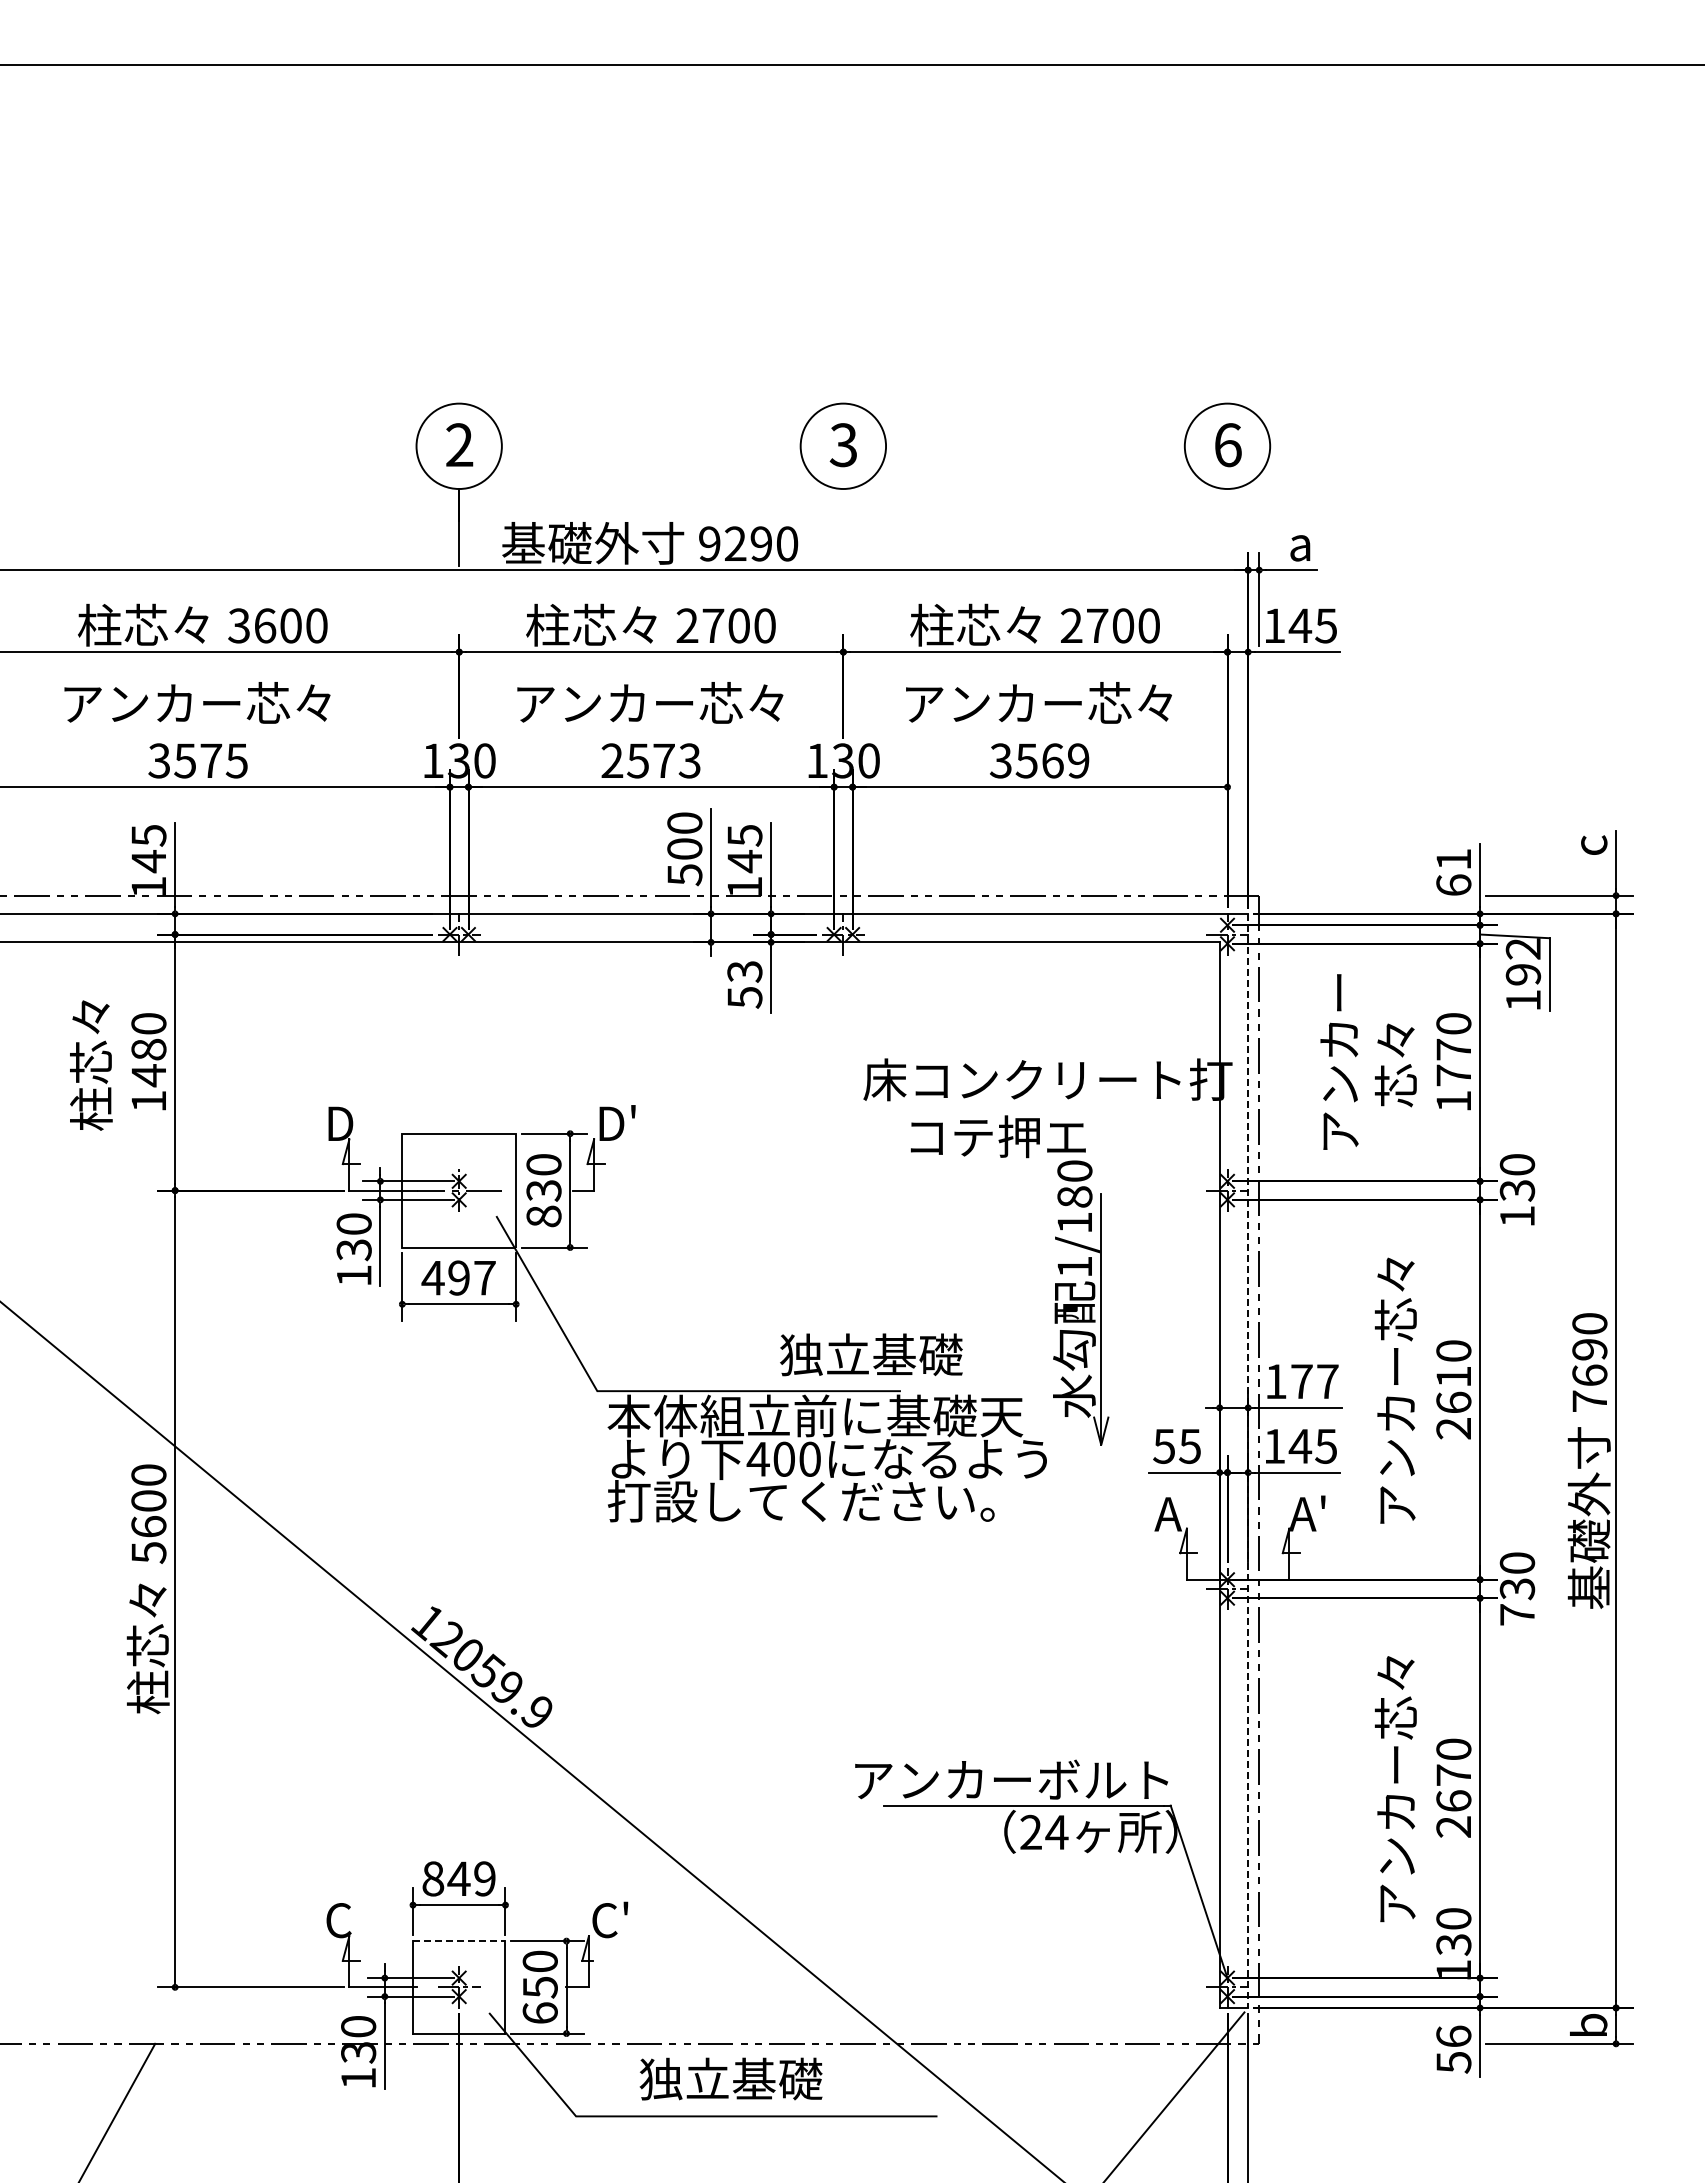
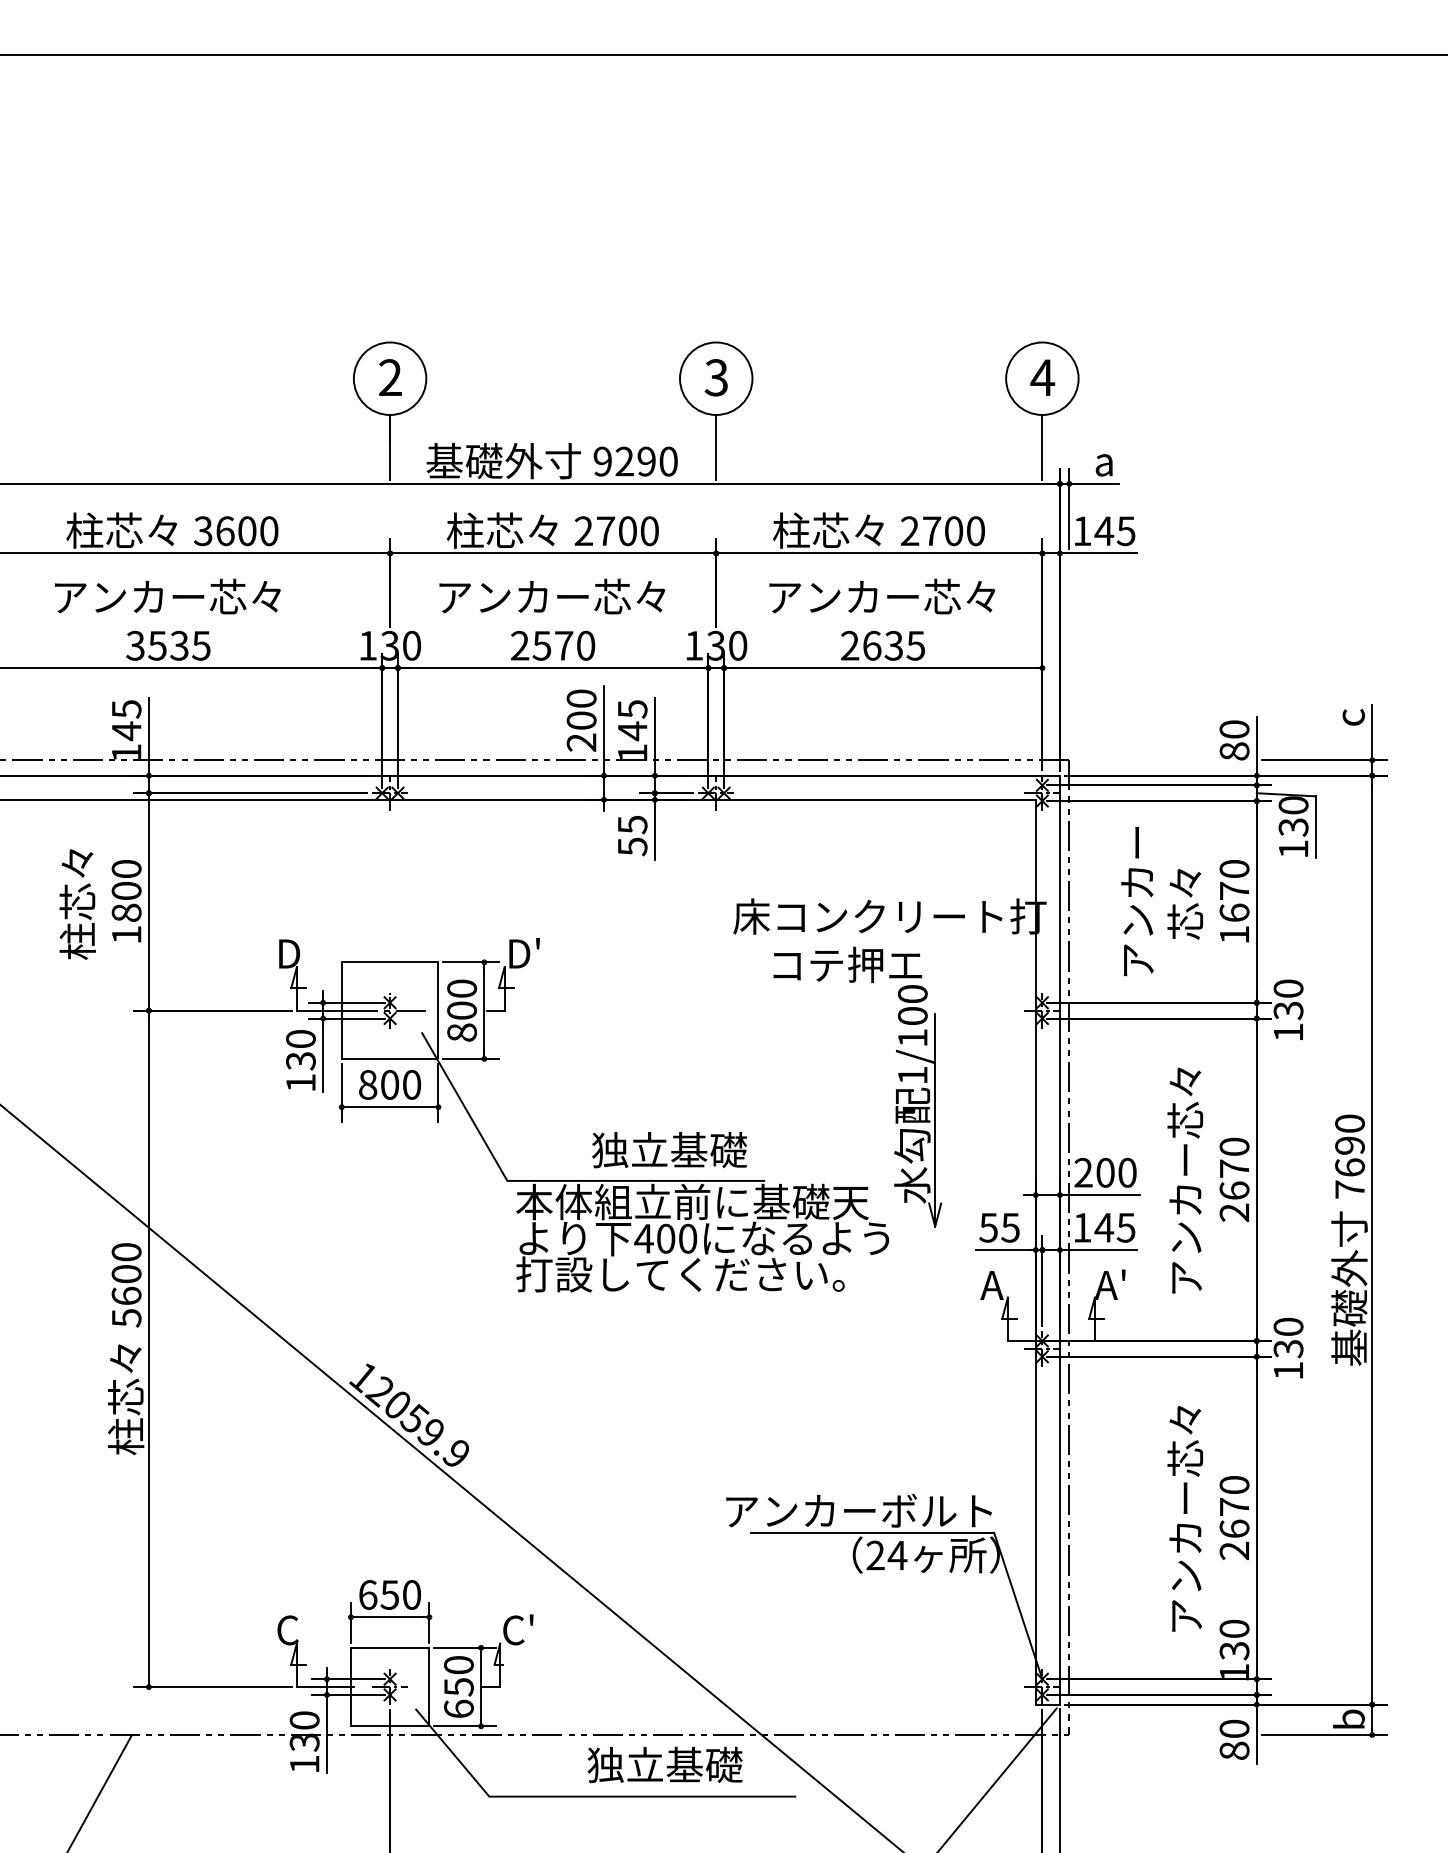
text: (1227, 445) -> (1042, 378), 6 -> 4
line: (843, 527) -> (716, 447), added
line: (1227, 527) -> (1042, 447), added
text: (211, 760) -> (179, 645), 3575 -> 3535
text: (689, 760) -> (585, 645), 2573 -> 2570
text: (1039, 760) -> (882, 645), 3569 -> 2635
text: (1453, 871) -> (1234, 739), 61 -> 80
text: (684, 875) -> (581, 743), 500 -> 200
text: (1523, 961) -> (1293, 816), 192 -> 130
text: (744, 971) -> (632, 824), 53 -> 55
text: (148, 1062) -> (126, 901), 1480 -> 1800
text: (1453, 1075) -> (1234, 912), 1770 -> 1670
text: (543, 1190) -> (461, 1010), 830 -> 800
text: (1074, 1196) -> (912, 1015), 1/180 -> 1/100
text: (458, 1277) -> (389, 1084), 497 -> 800
text: (871, 1354) -> (669, 1149), moved
text: (1453, 1376) -> (1234, 1168), 2610 -> 2670
text: (1301, 1381) -> (1105, 1172), 177 -> 200
line: (1248, 1461) -> (1060, 1240), dashed -> solid
text: (1517, 1614) -> (1288, 1370), 730 -> 130
text: (458, 1878) -> (389, 1594), 849 -> 650
line: (459, 1941) -> (390, 1648), dashed -> solid
text: (1453, 2049) -> (1234, 1739), 56 -> 80
text: (730, 2078) -> (664, 1764), moved

